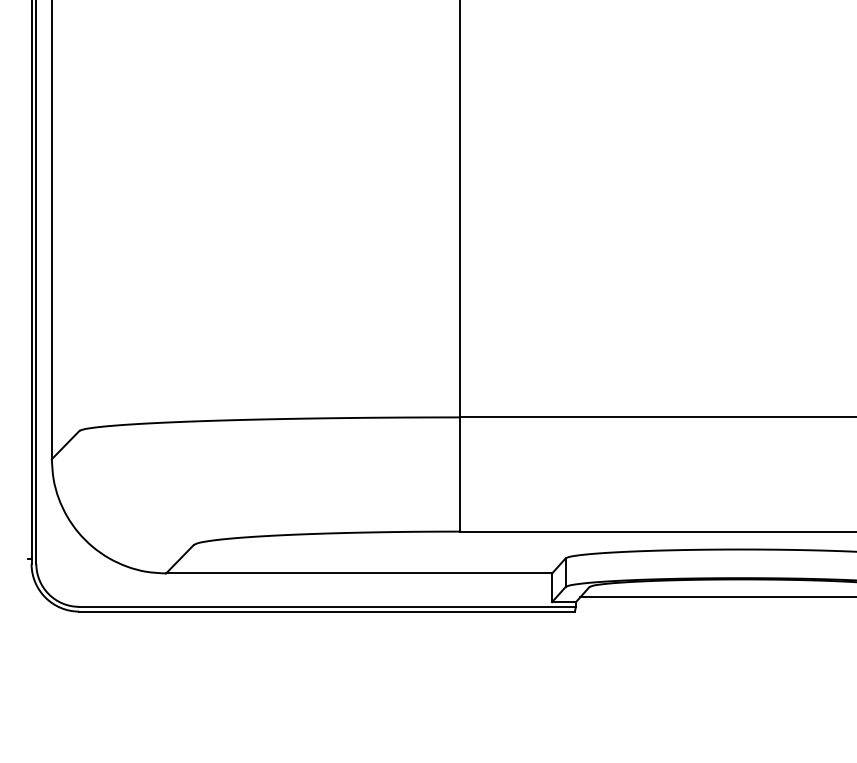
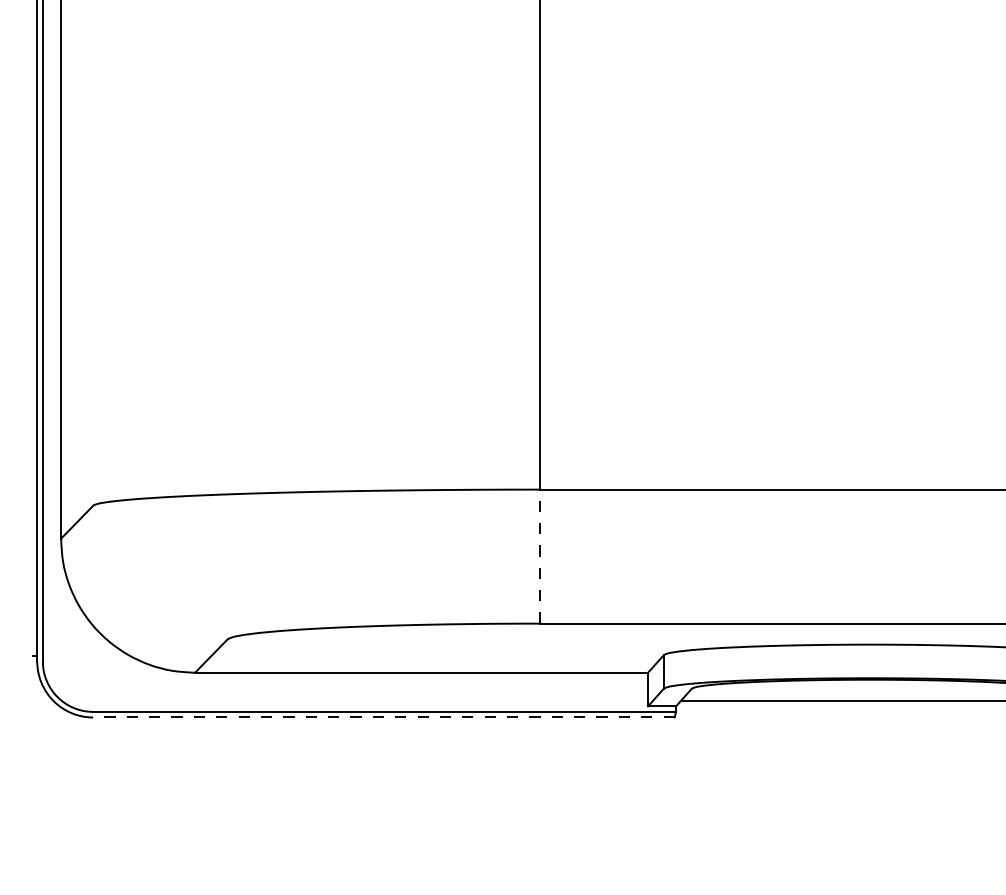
line: (460, 474) -> (540, 556), solid -> dashed
line: (326, 611) -> (383, 717), solid -> dashed

